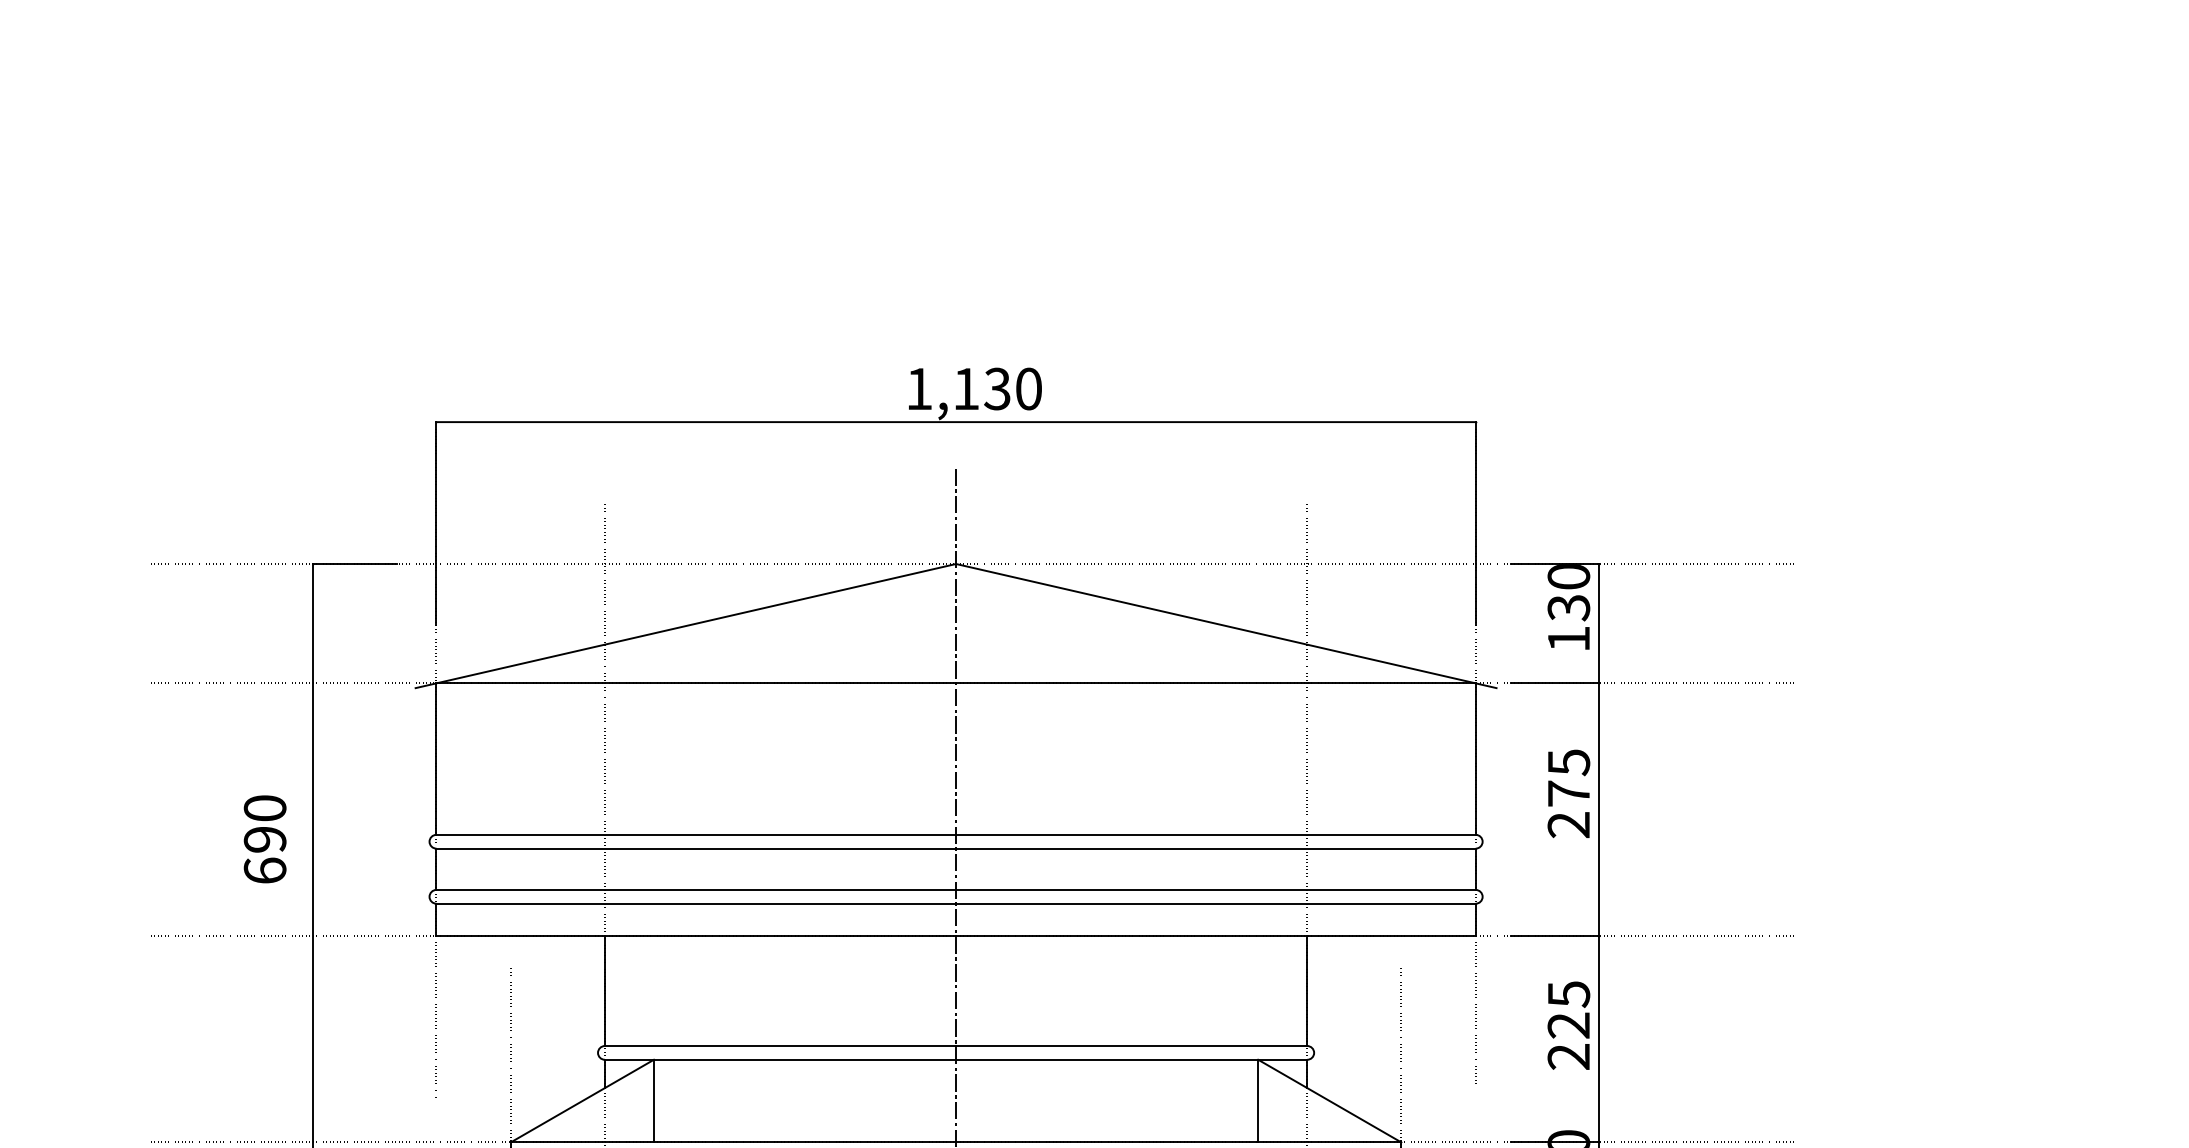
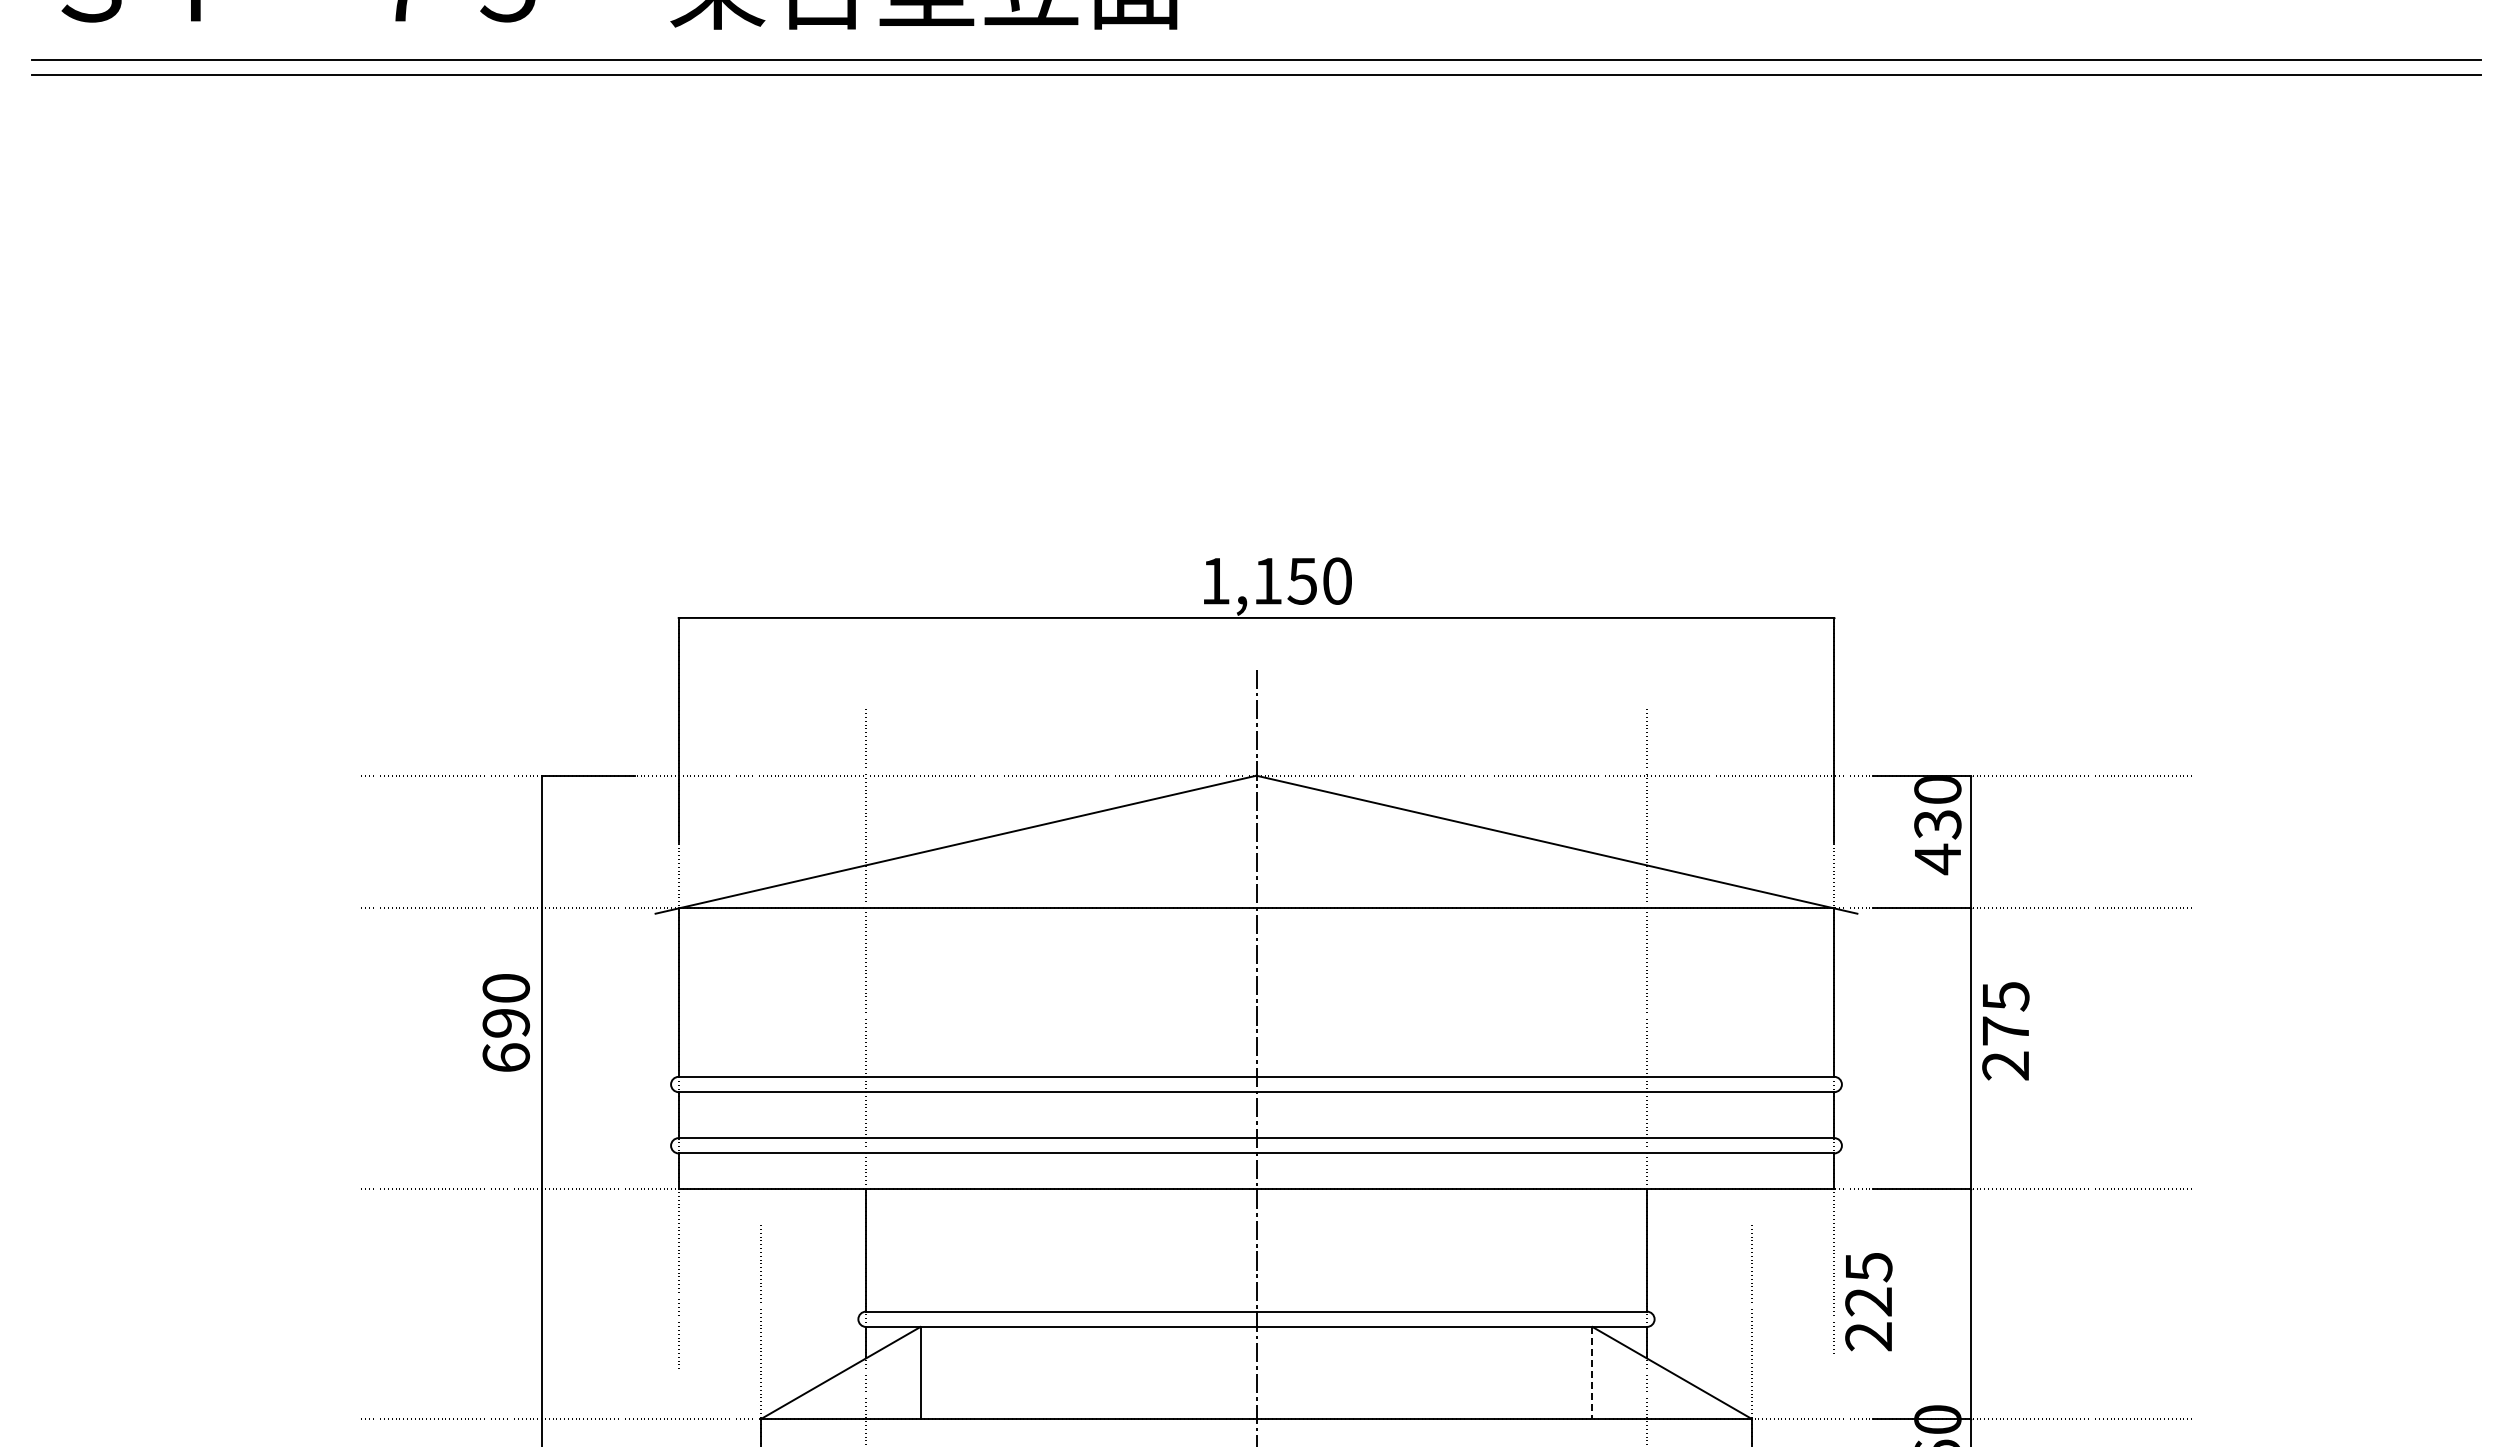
text: (996, 388) -> (1301, 580), 1,130 -> 1,150
text: (1568, 639) -> (1937, 859), 130 -> 430
text: (1568, 794) -> (2005, 1031), moved
text: (264, 839) -> (505, 1022), moved
text: (1568, 1026) -> (1868, 1302), moved
line: (1258, 1100) -> (1592, 1372), solid -> dashed

